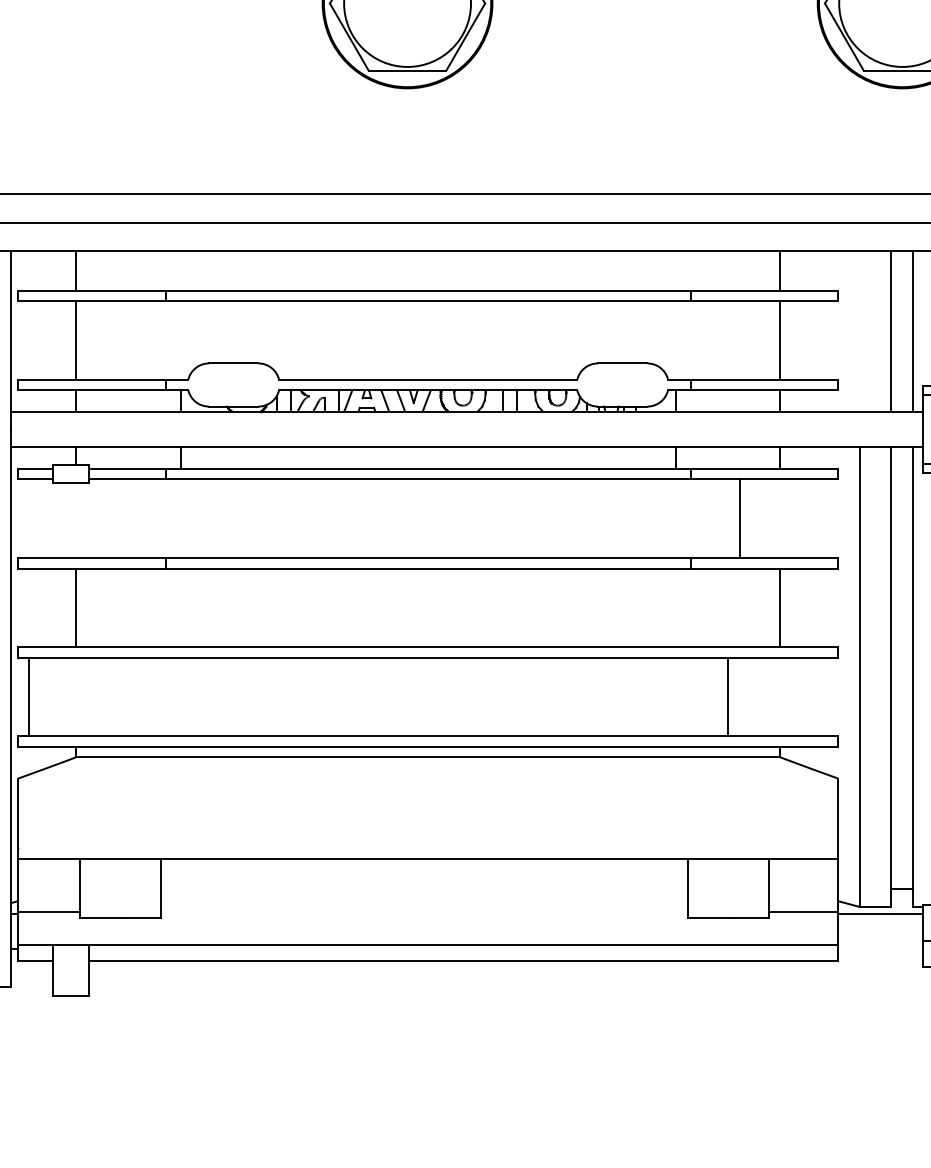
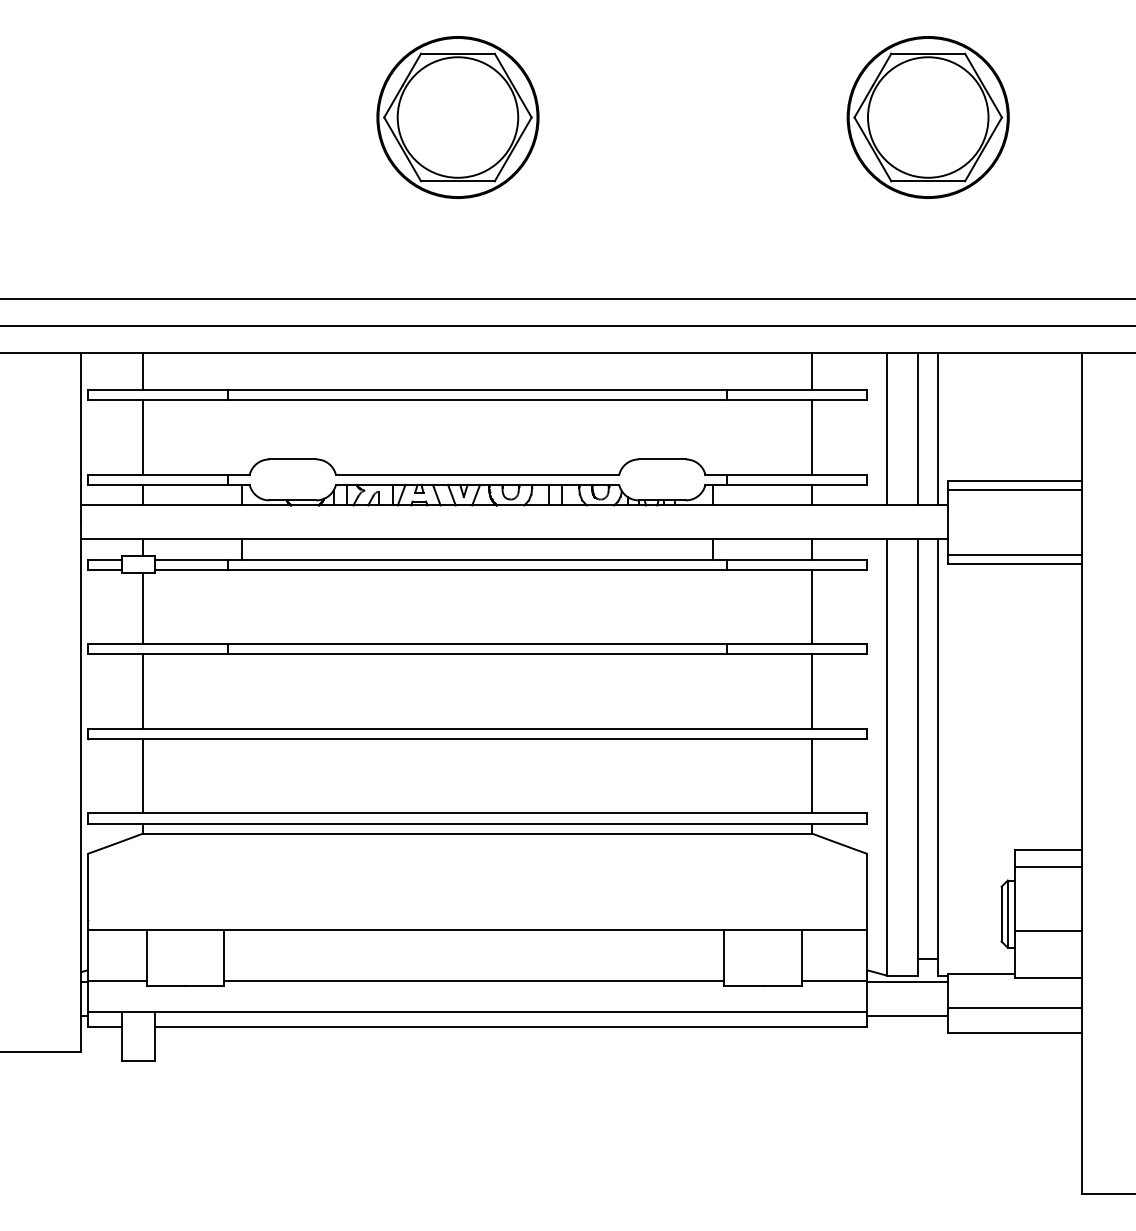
line: (859, 330) -> (887, 428), added
line: (740, 518) -> (812, 606), moved
line: (75, 520) -> (142, 608), added
line: (28, 696) -> (142, 775), moved
line: (728, 696) -> (812, 775), moved
line: (423, 911) -> (473, 980), added
line: (880, 949) -> (907, 1016), added

